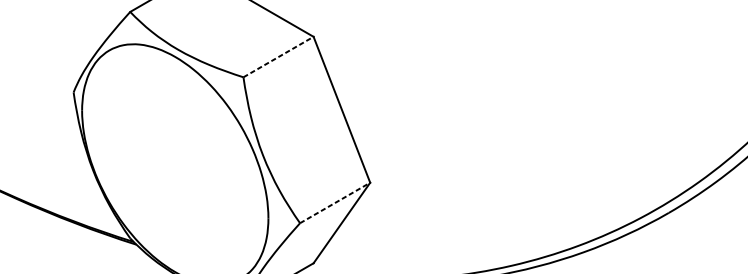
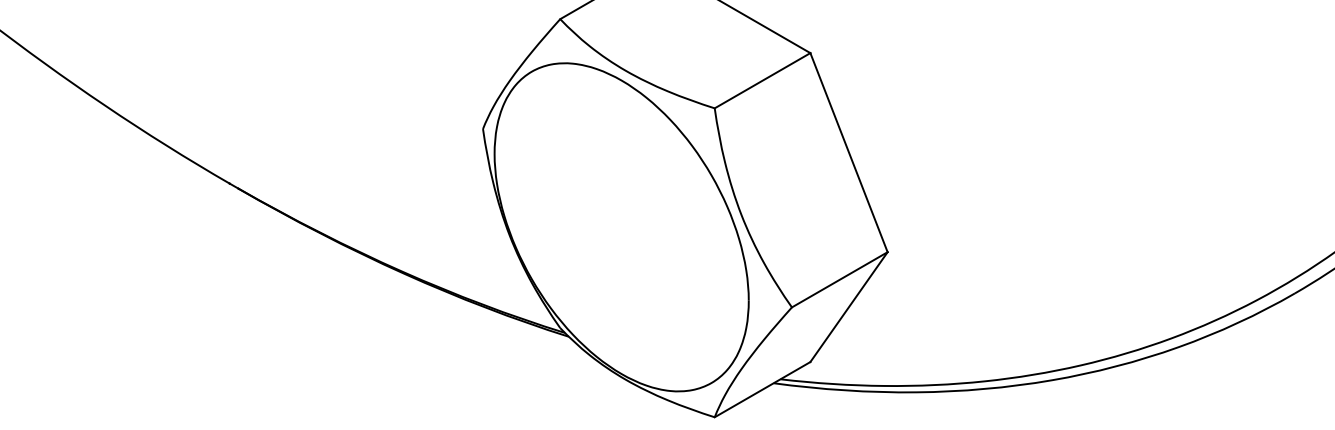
line: (279, 56) -> (763, 80), dashed -> solid
line: (335, 202) -> (840, 279), dashed -> solid

